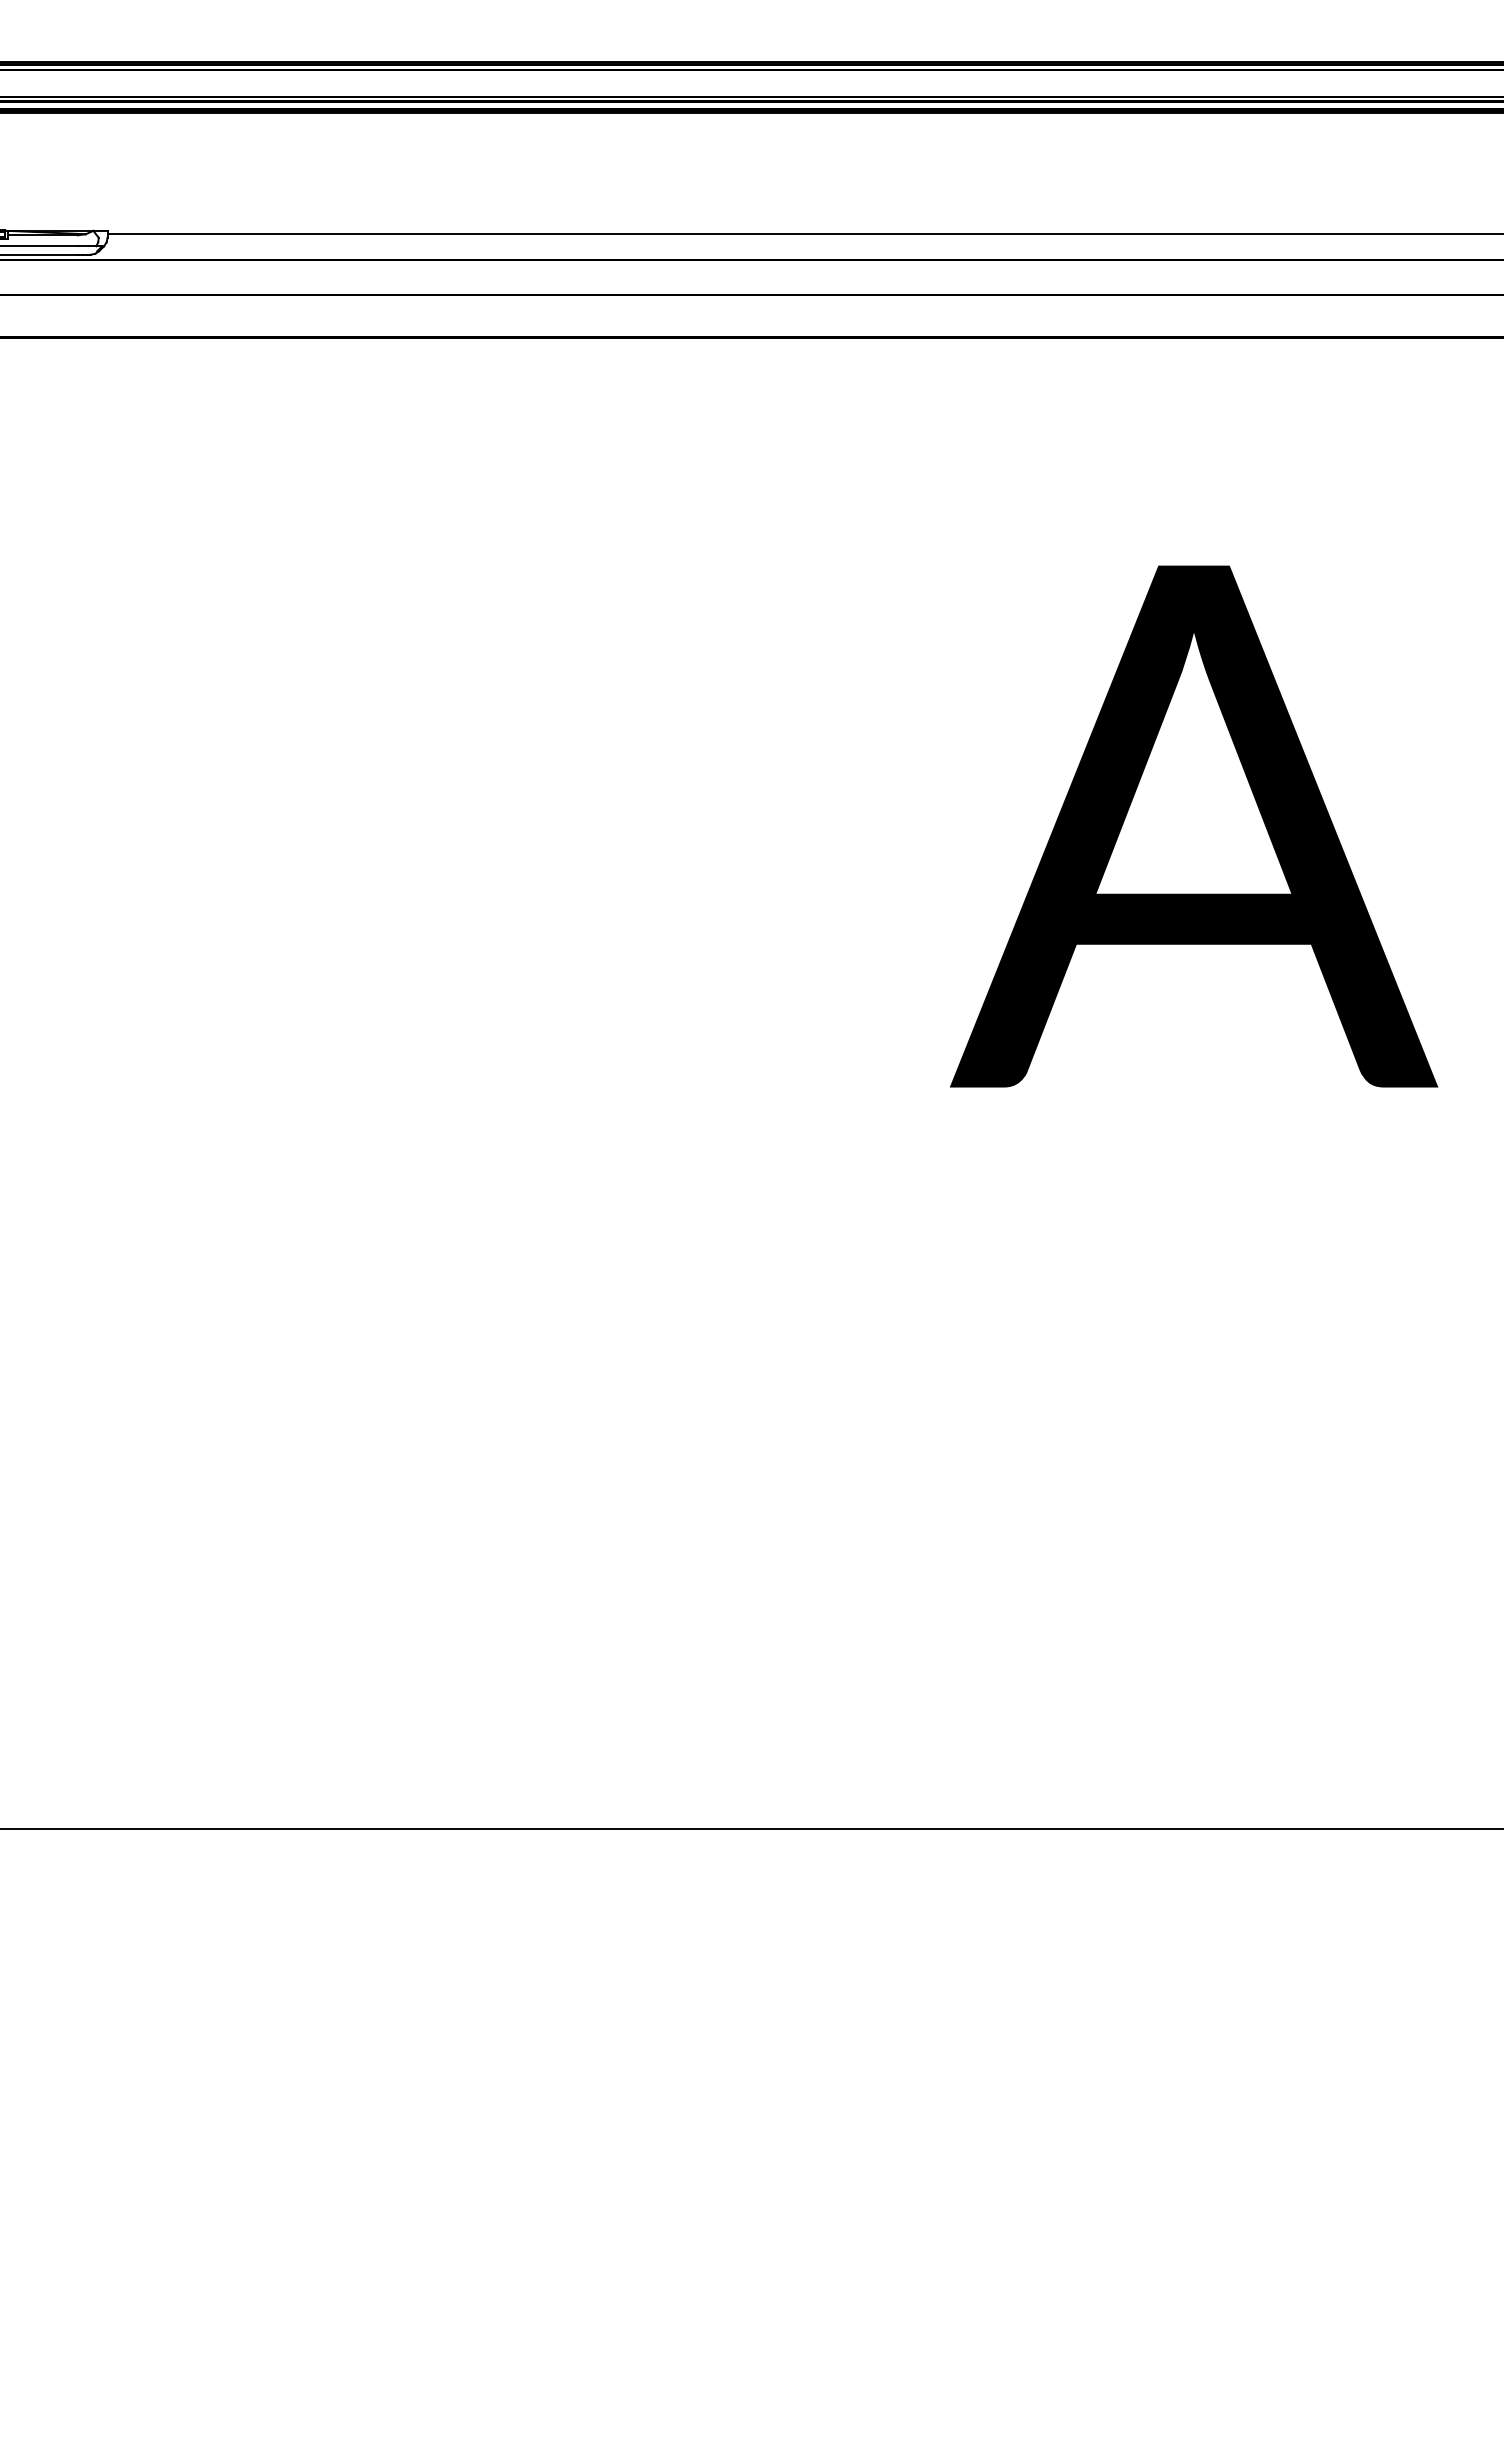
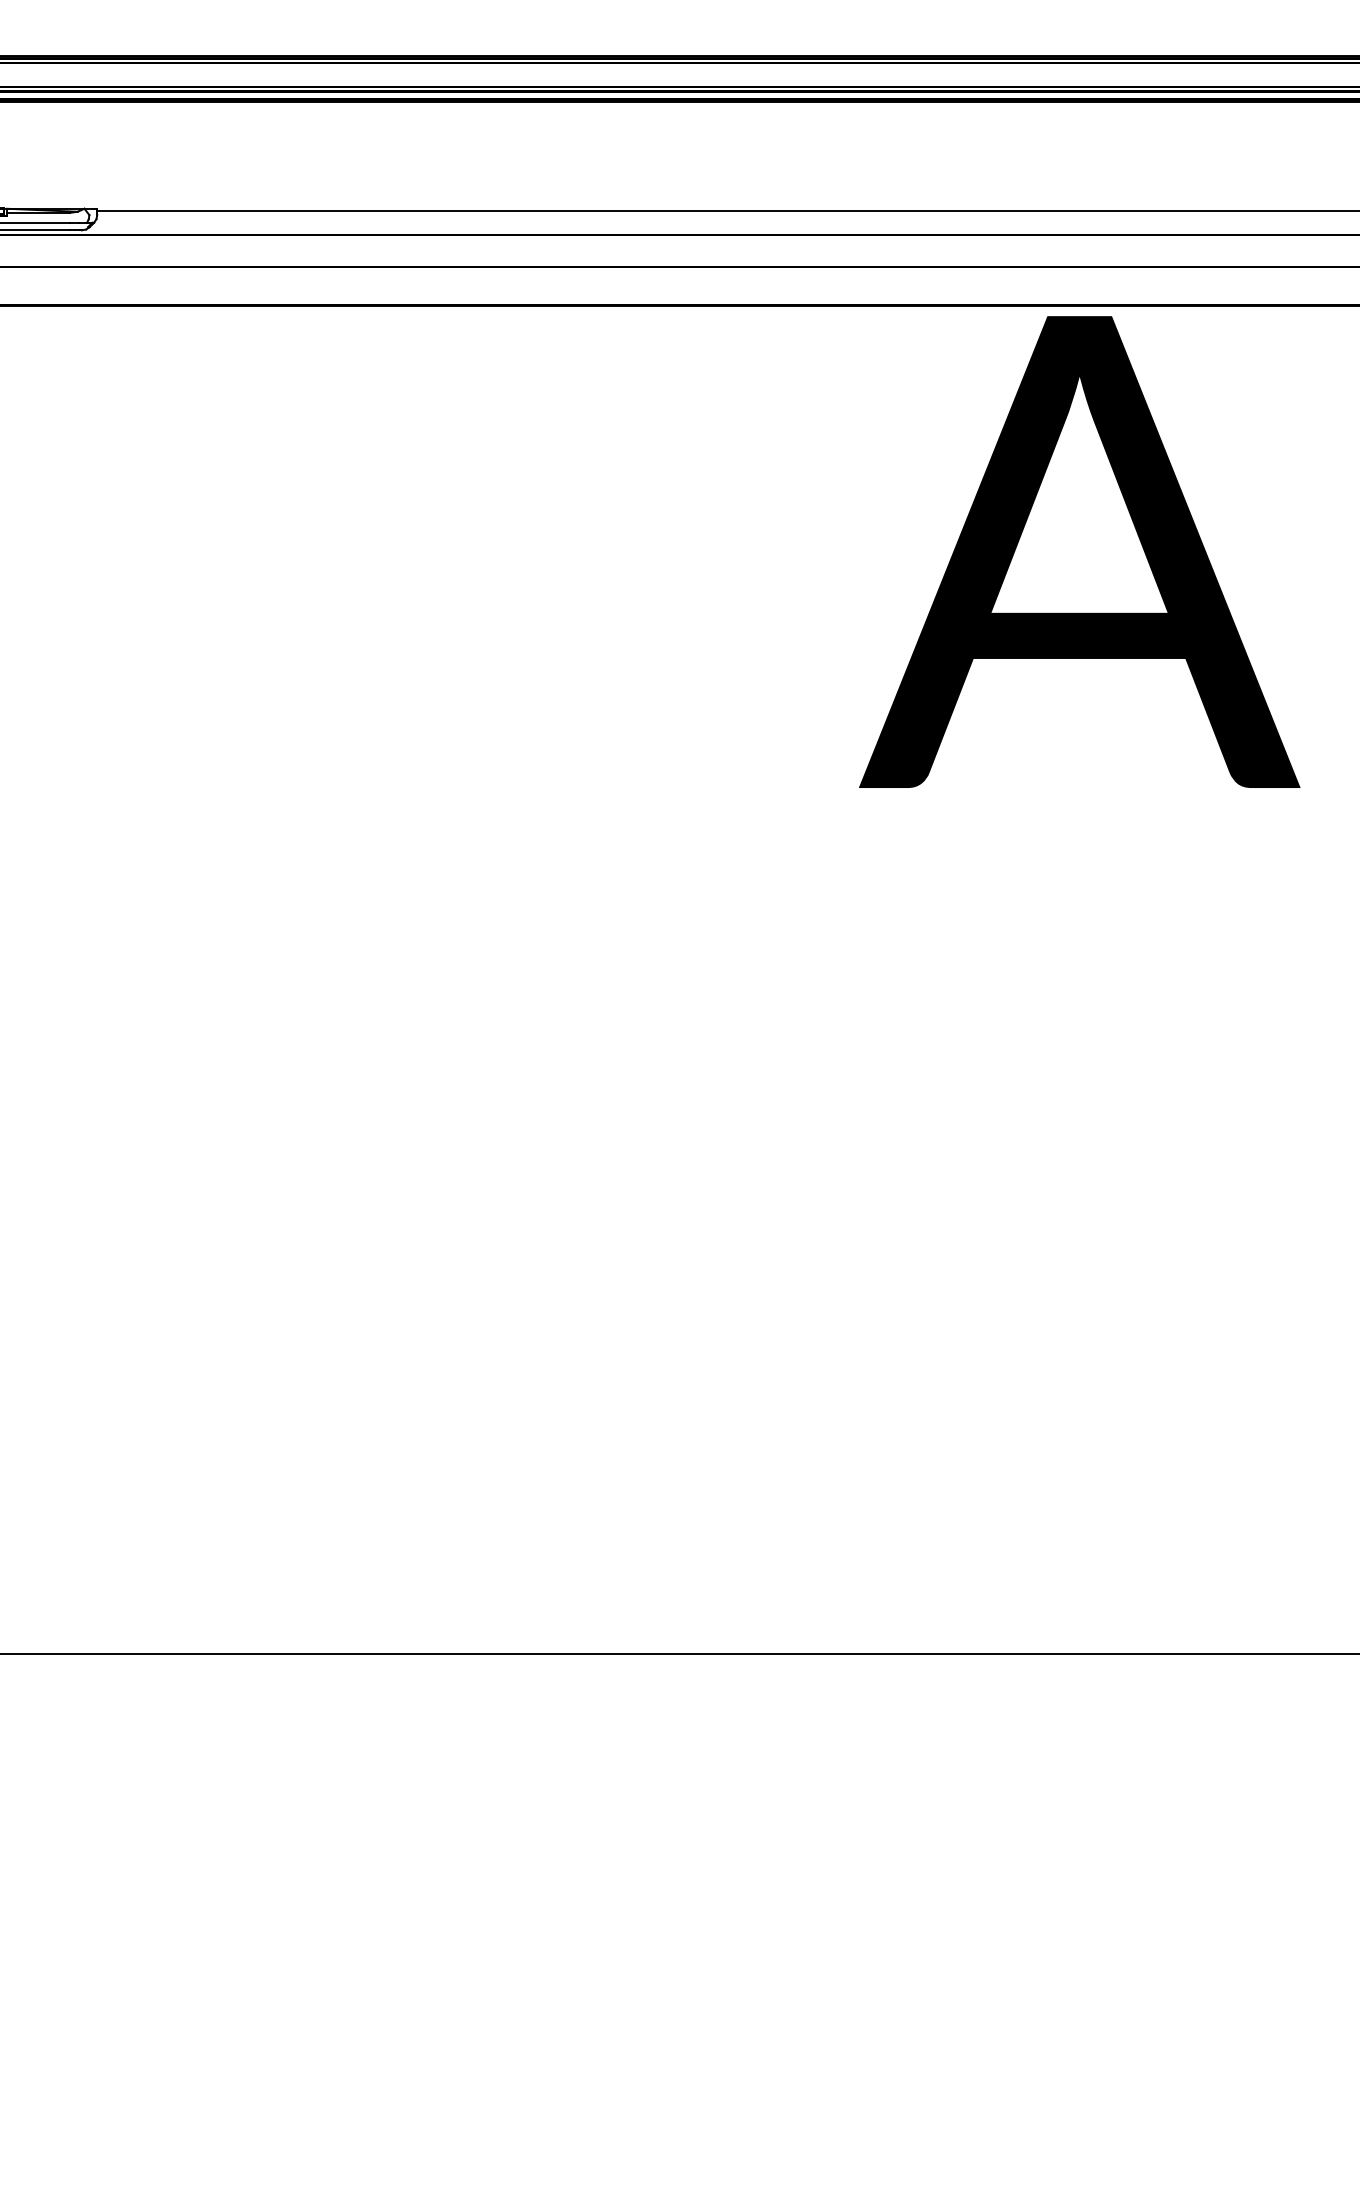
text: (1194, 826) -> (1080, 552), moved

